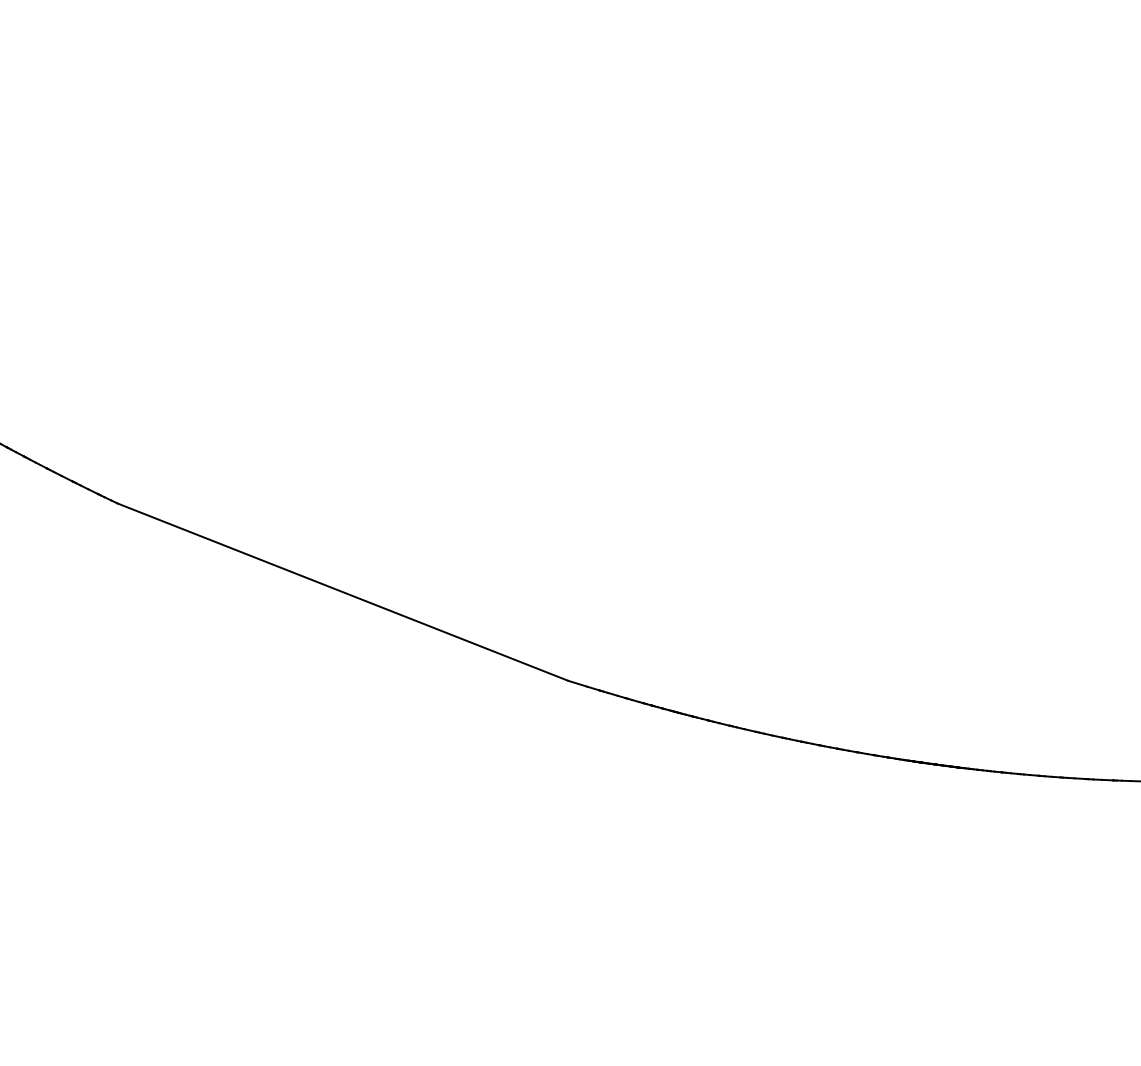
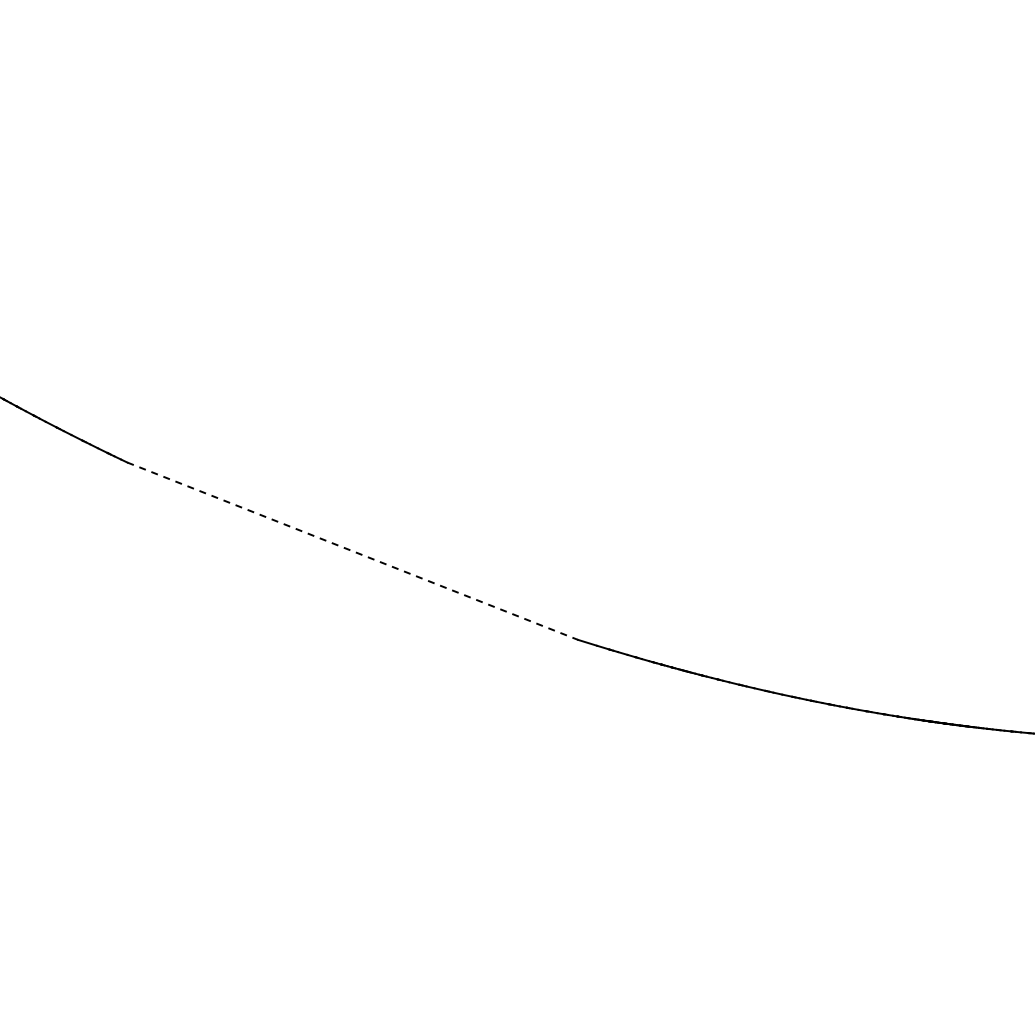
line: (343, 592) -> (353, 551), solid -> dashed

